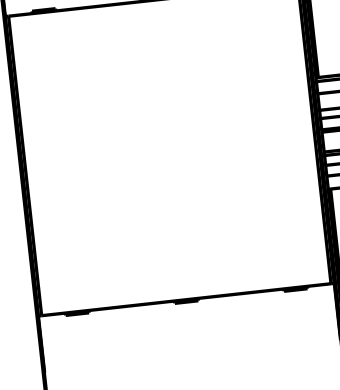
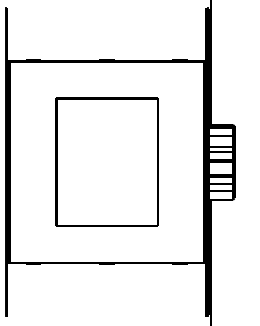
part: (169, 149) -> (106, 161), added

